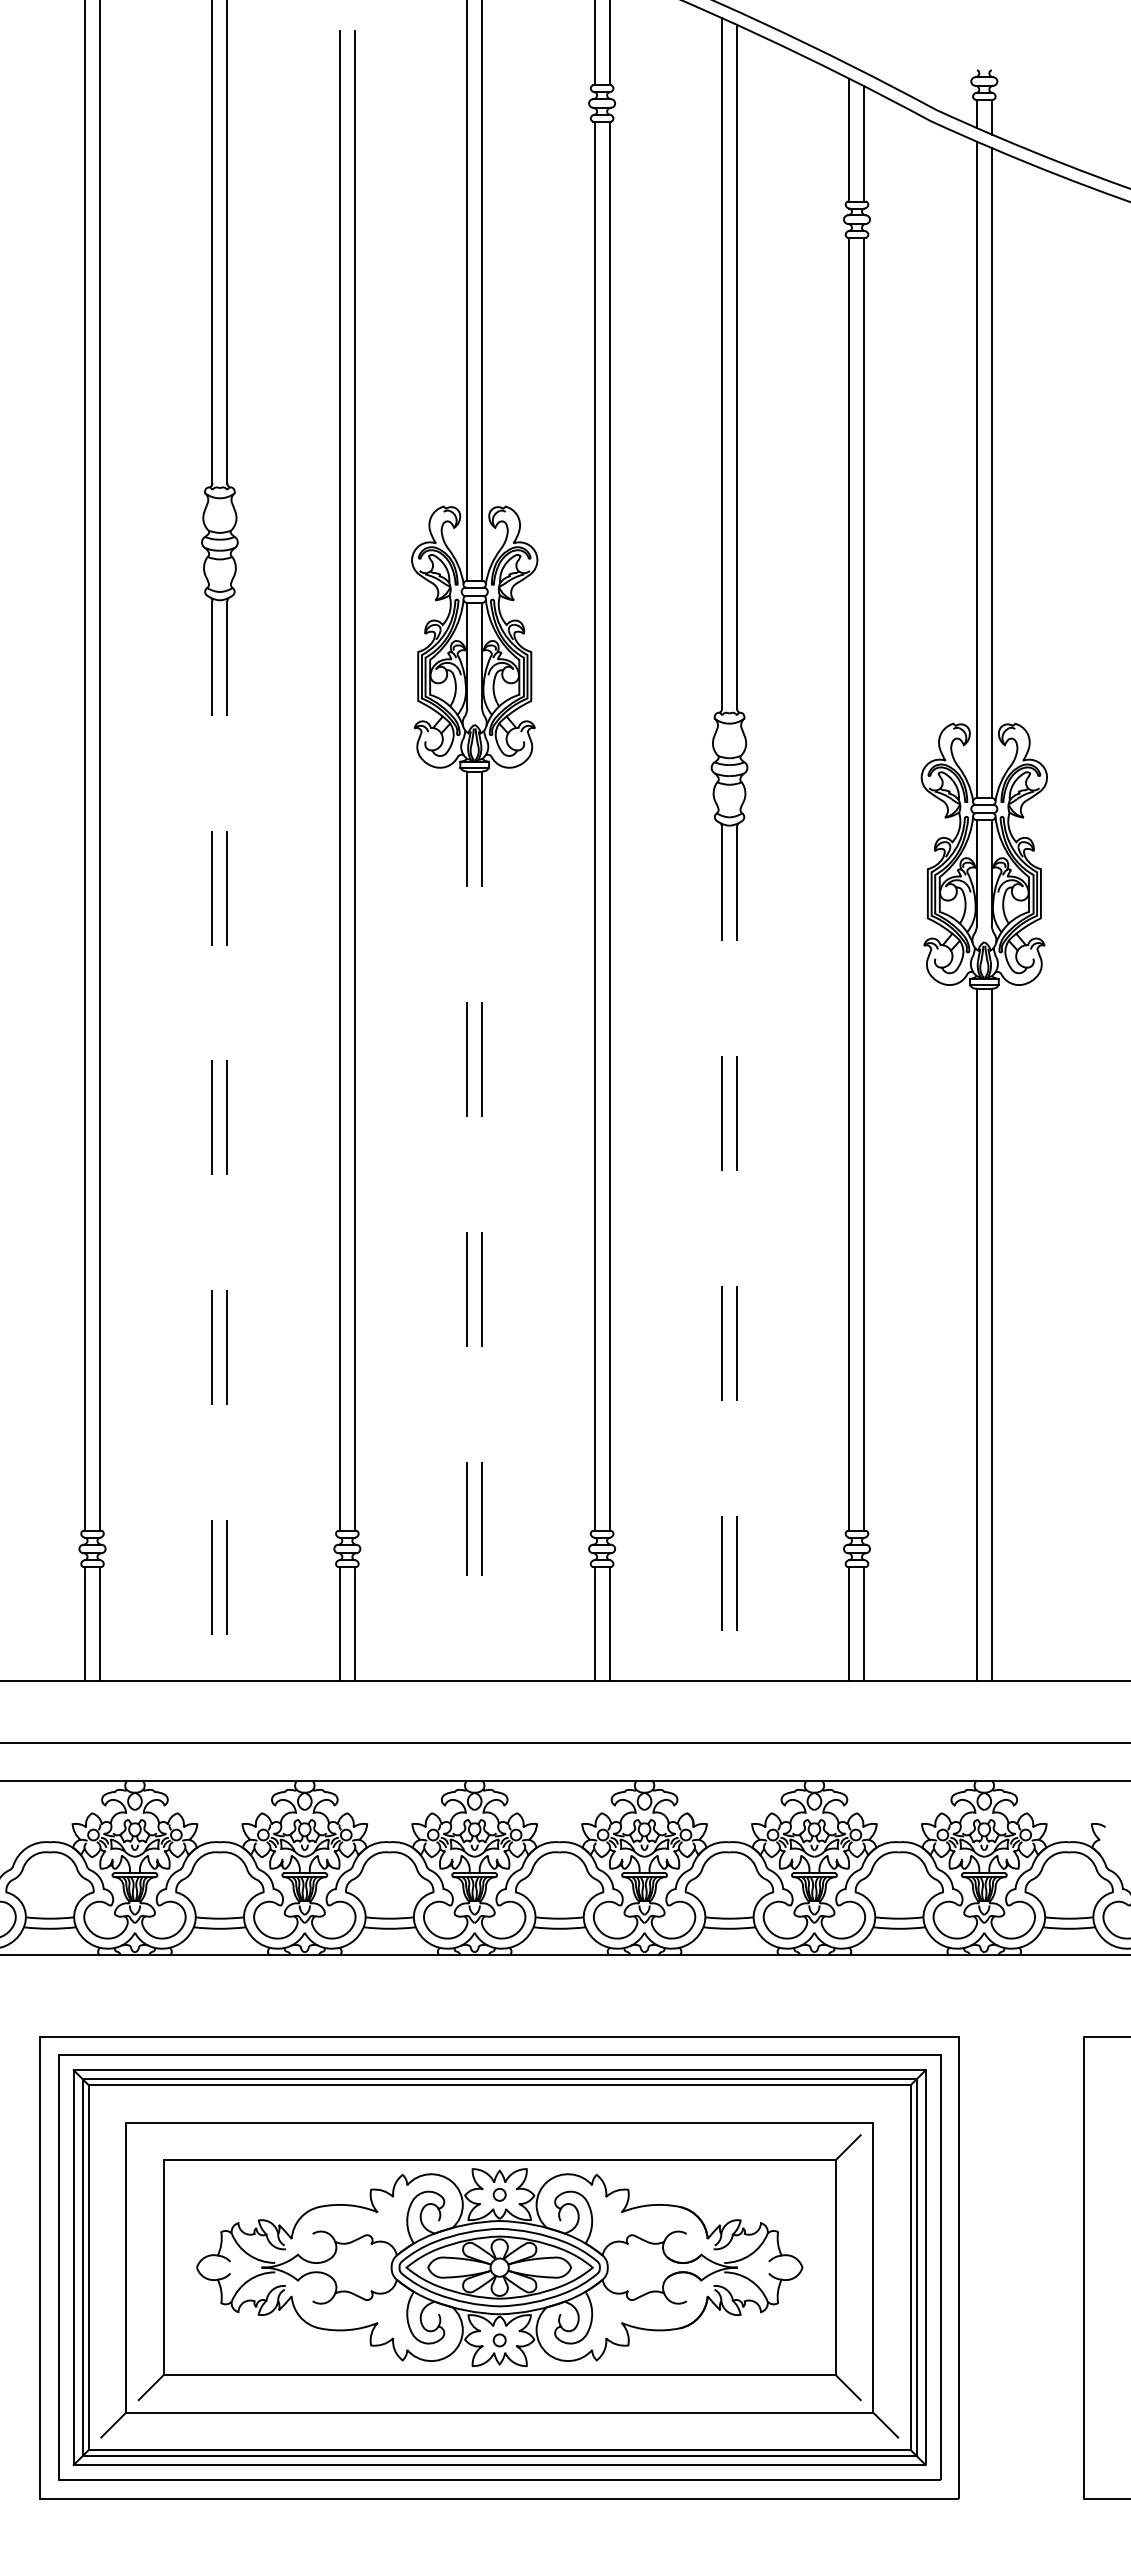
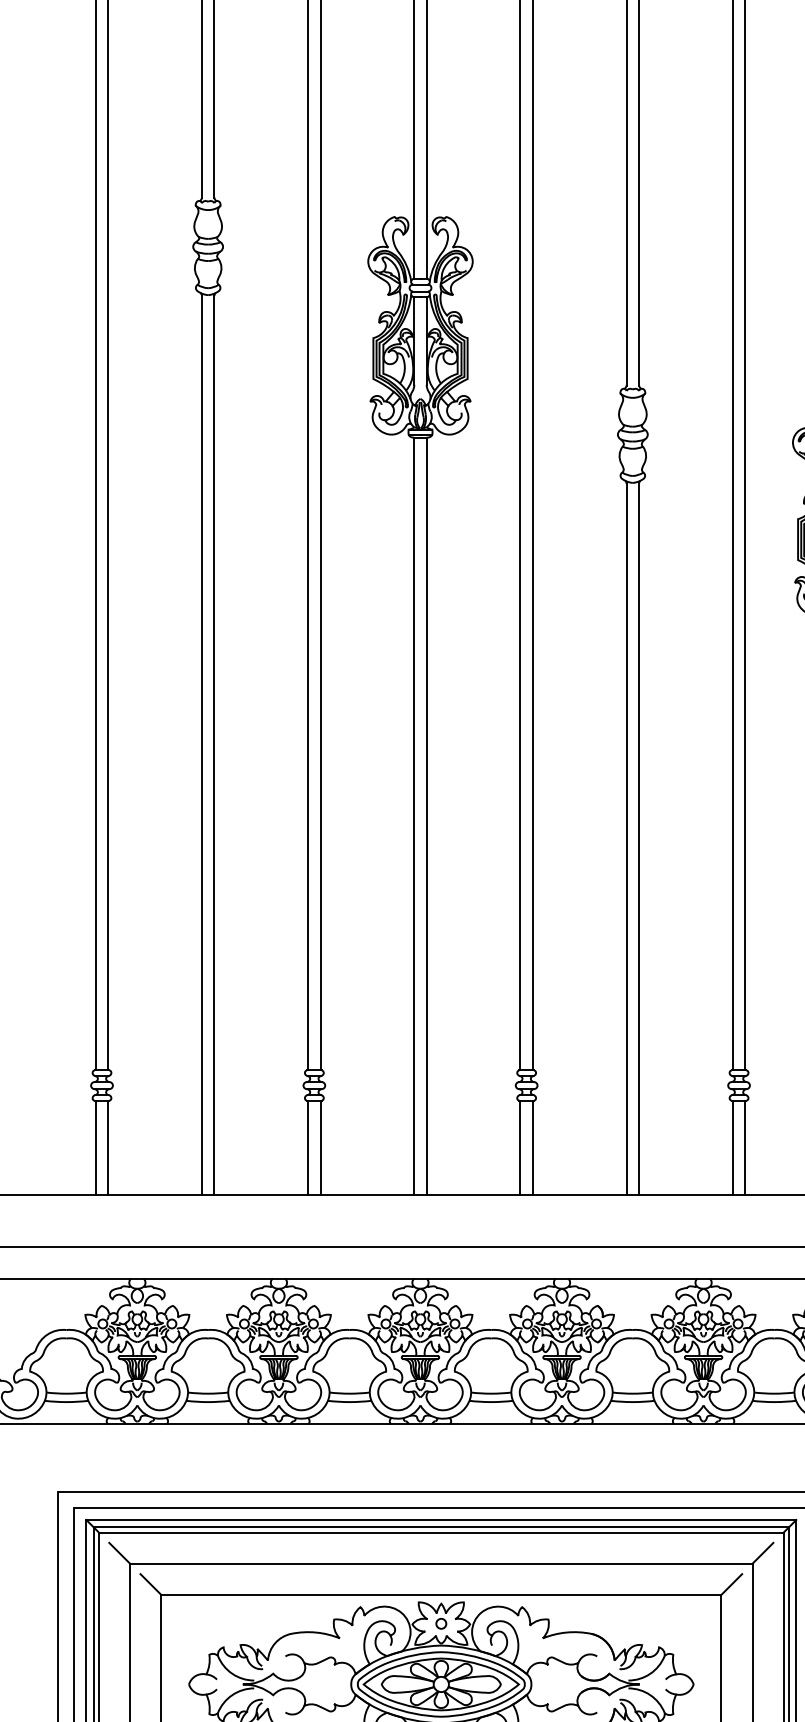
line: (212, 1140) -> (201, 745), dashed -> solid
line: (227, 1140) -> (214, 745), dashed -> solid
line: (467, 1226) -> (414, 816), dashed -> solid
line: (482, 1226) -> (426, 816), dashed -> solid
line: (722, 1253) -> (626, 839), dashed -> solid
line: (737, 1253) -> (639, 839), dashed -> solid
line: (113, 2109) -> (119, 1552), added
line: (885, 2109) -> (762, 1552), added
line: (150, 2147) -> (150, 1584), added

